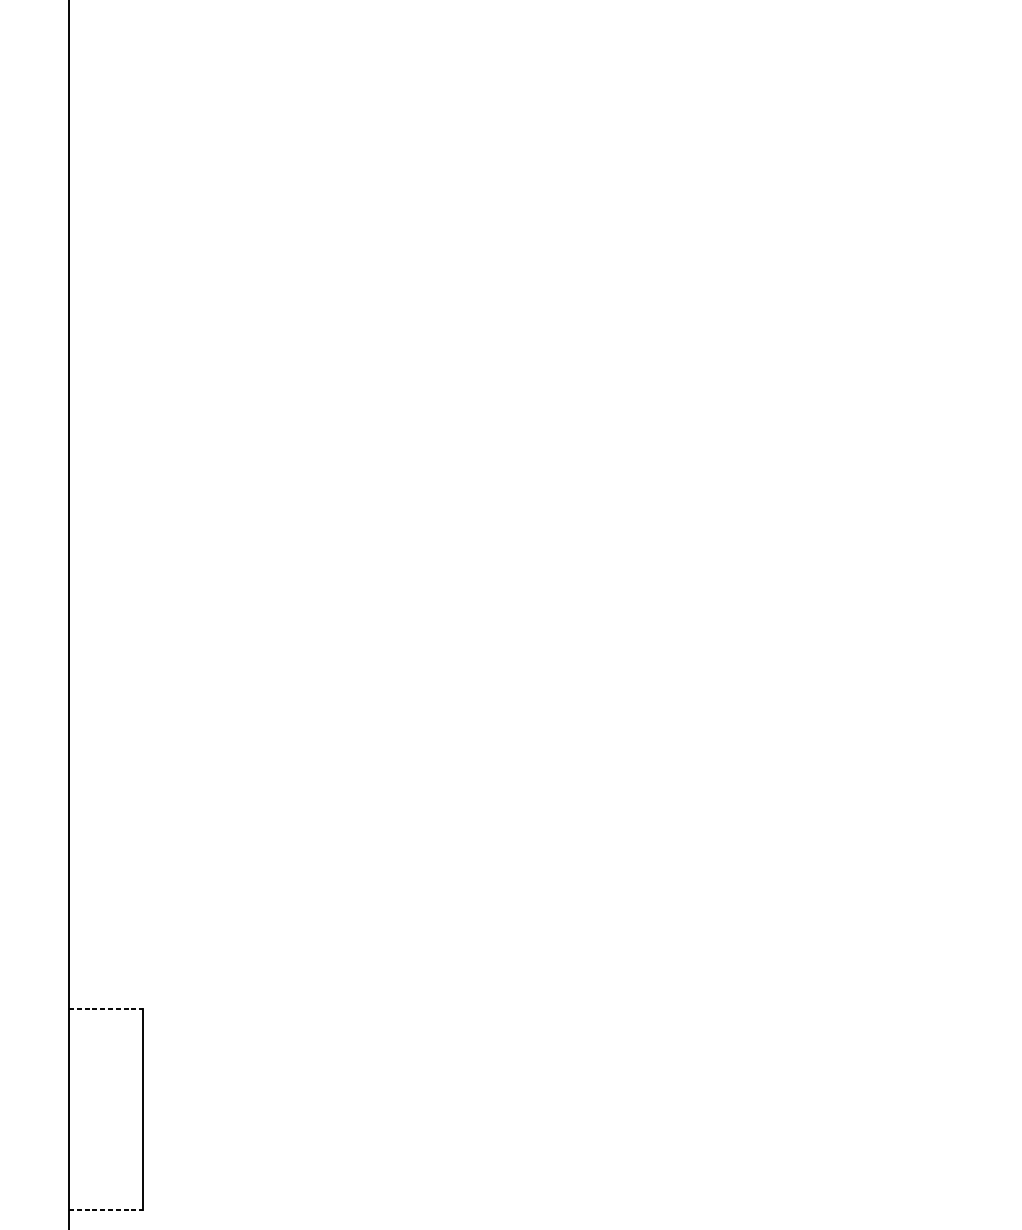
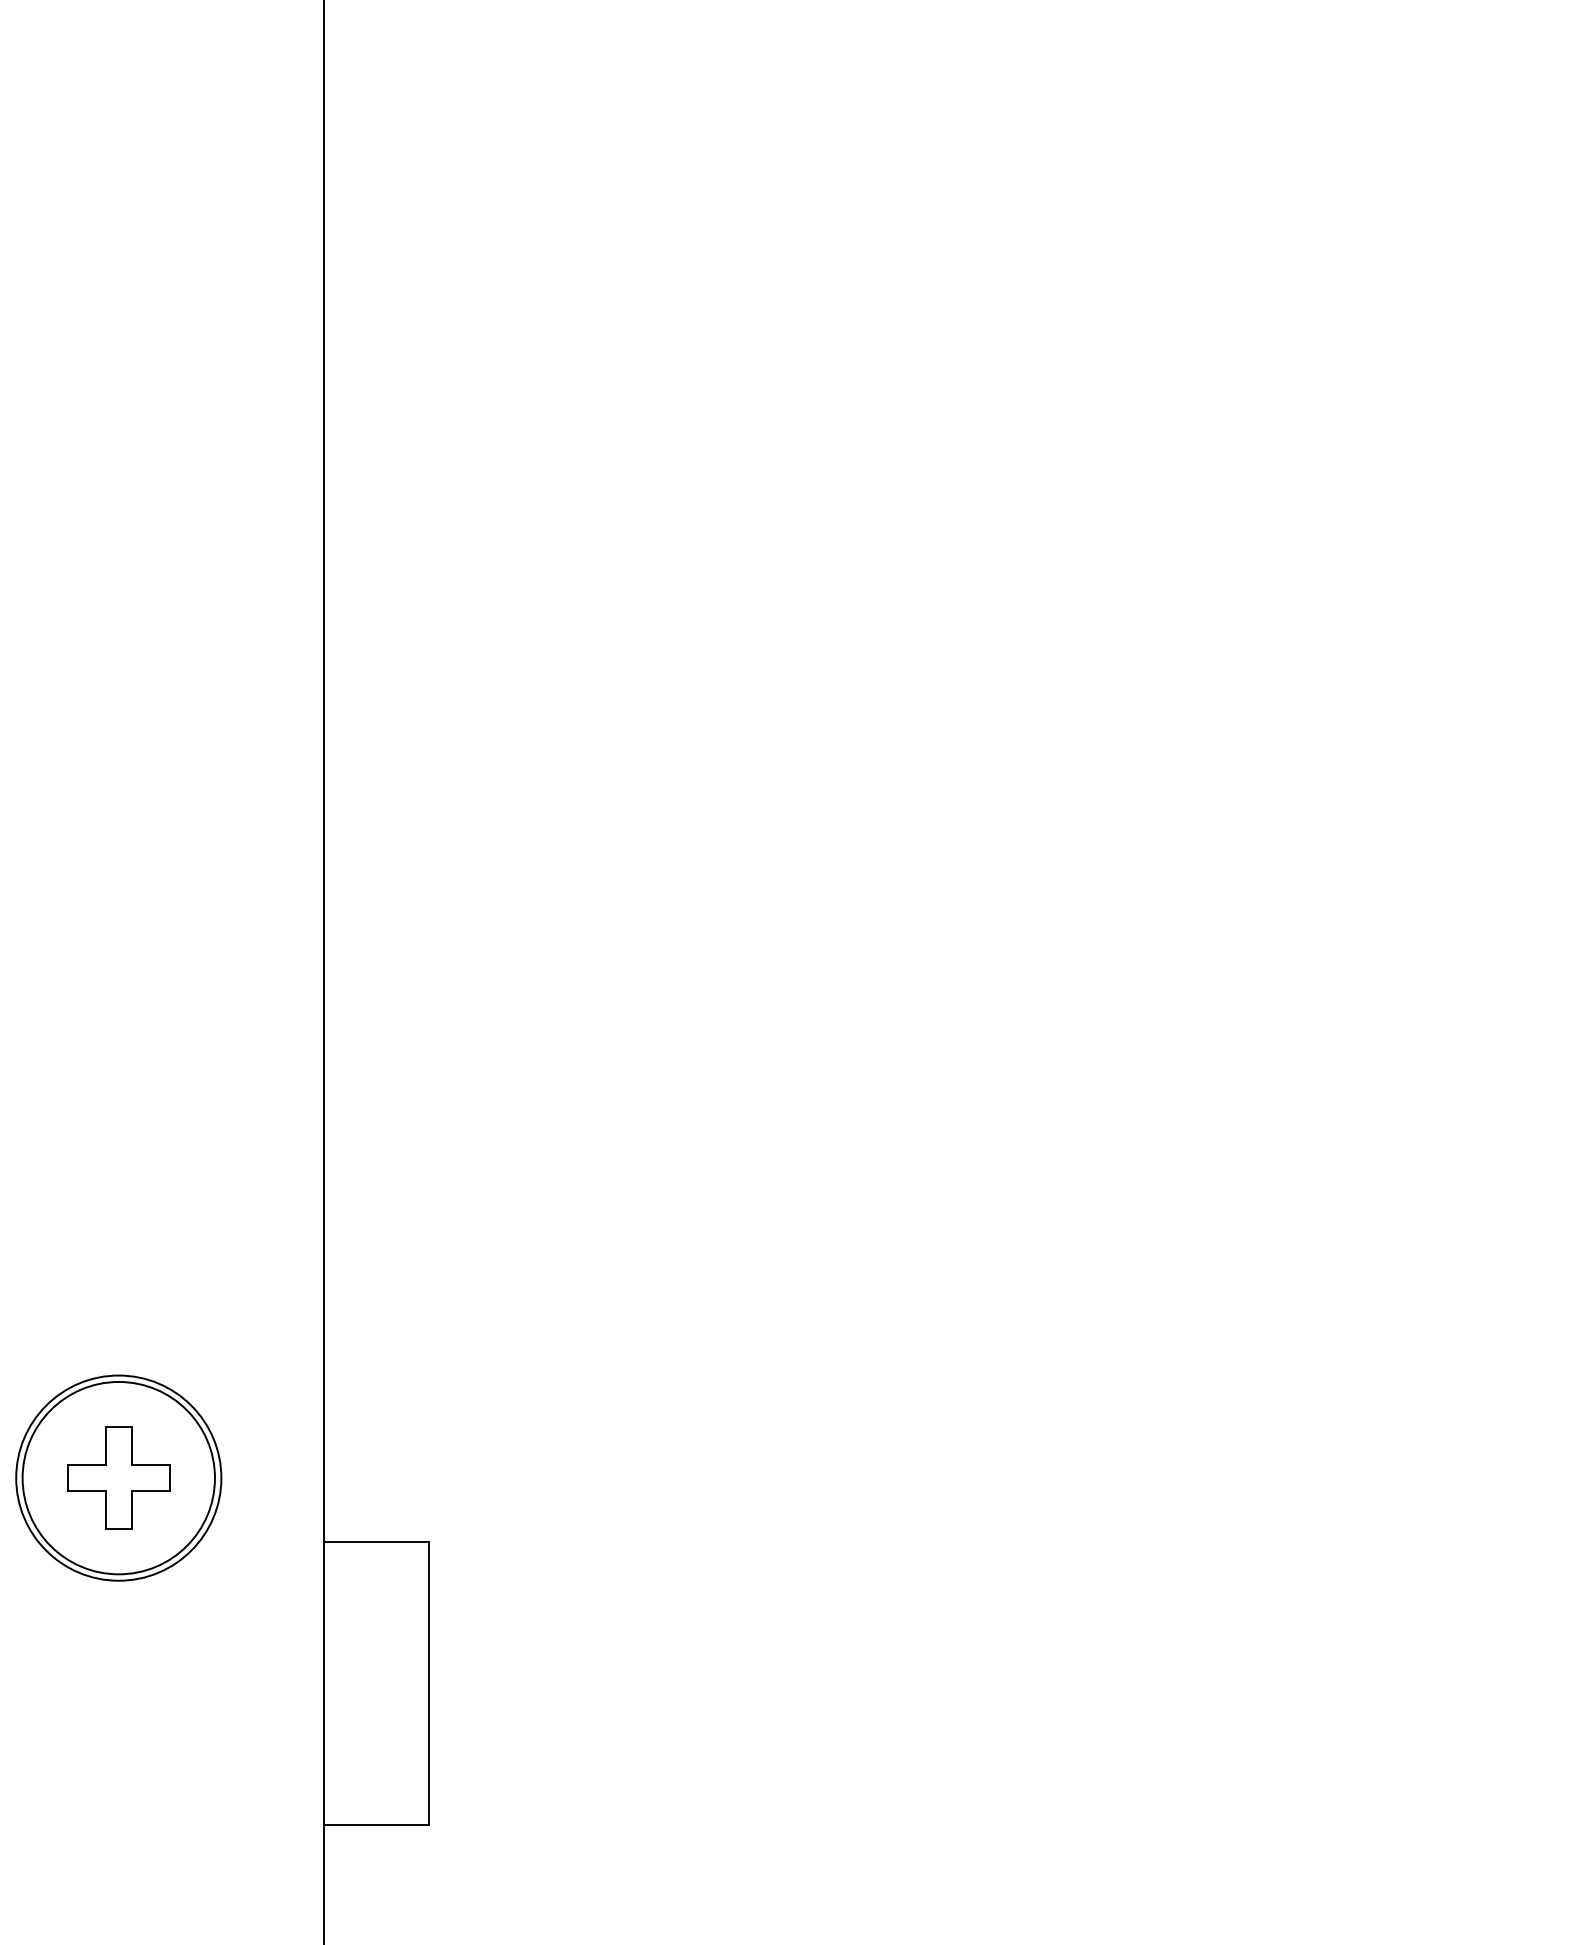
line: (106, 1009) -> (376, 1541), dashed -> solid
line: (106, 1210) -> (376, 1824), dashed -> solid

